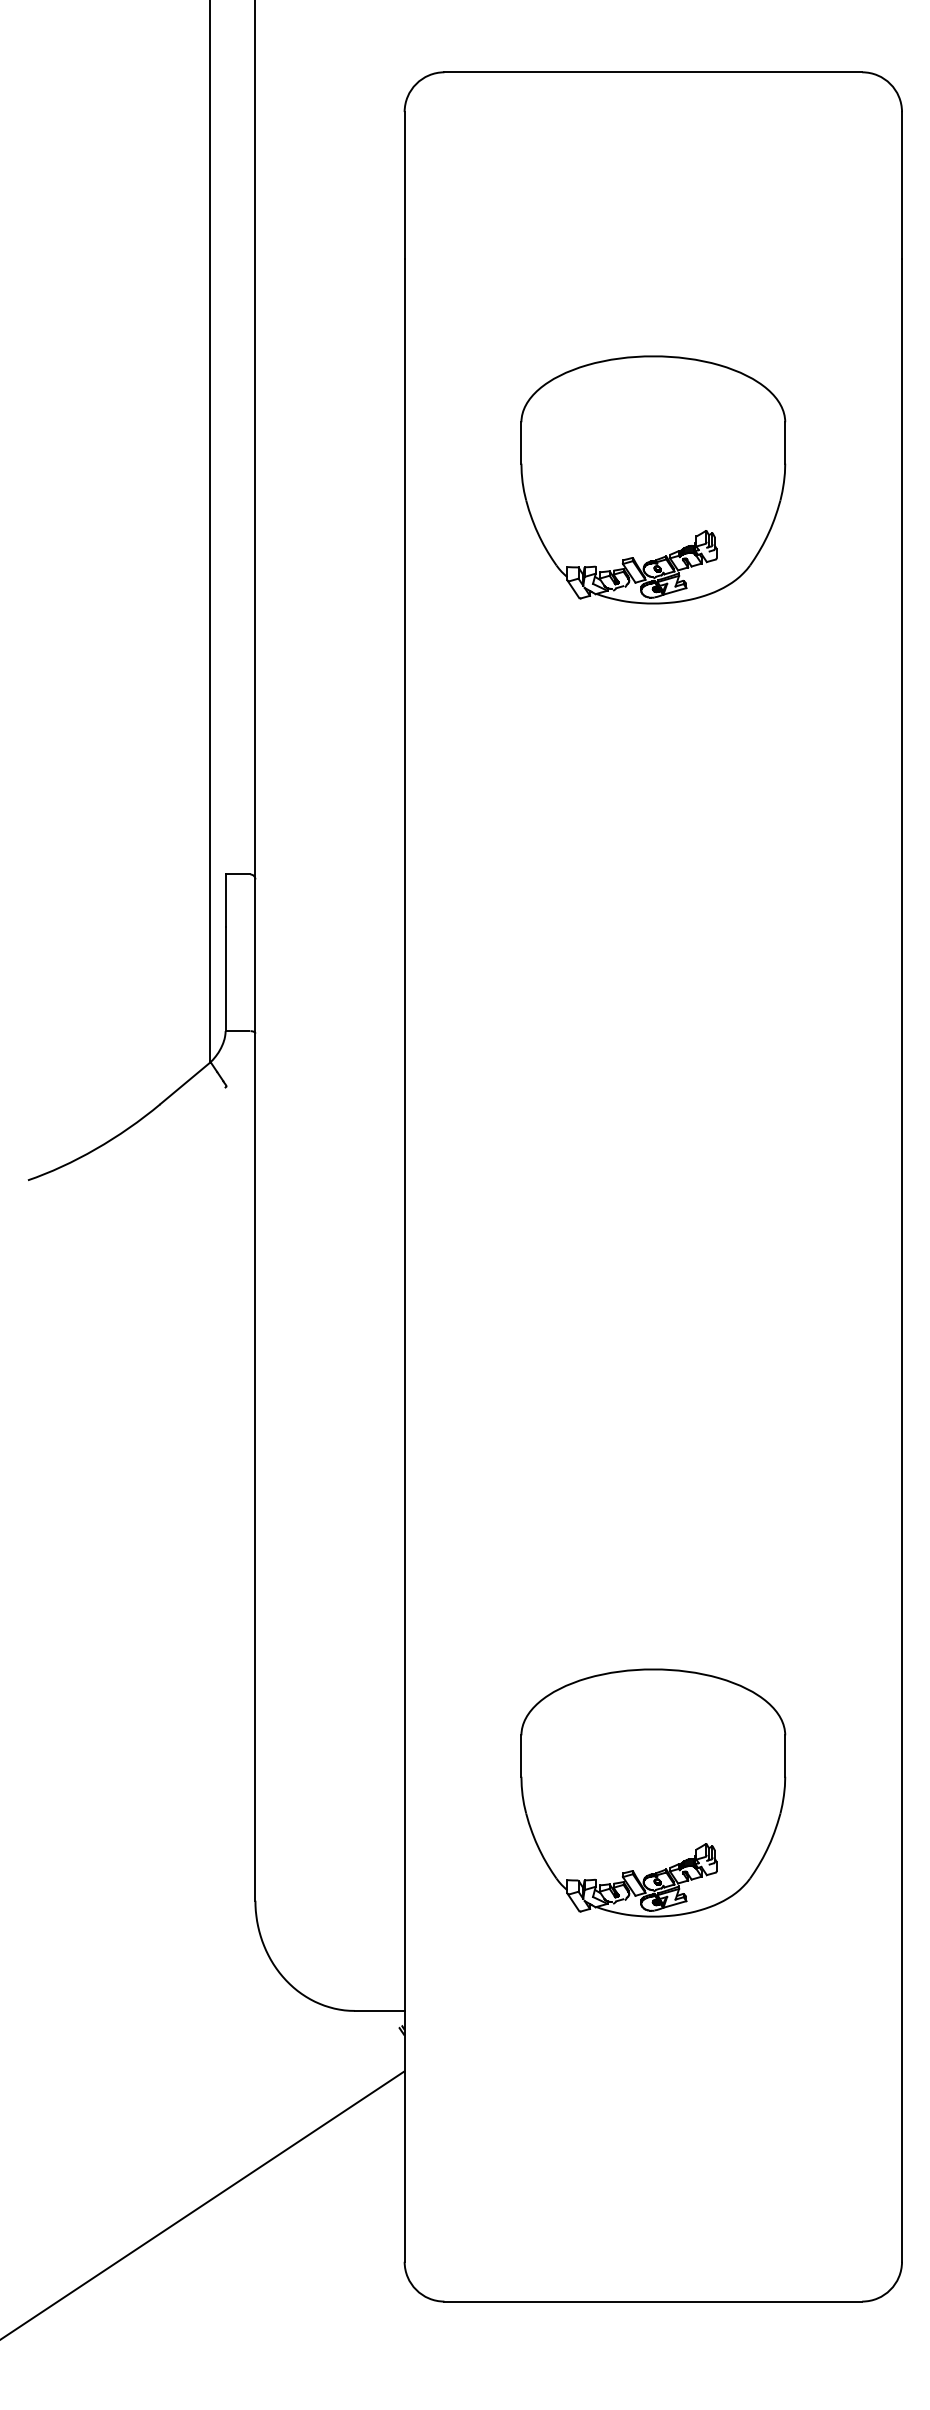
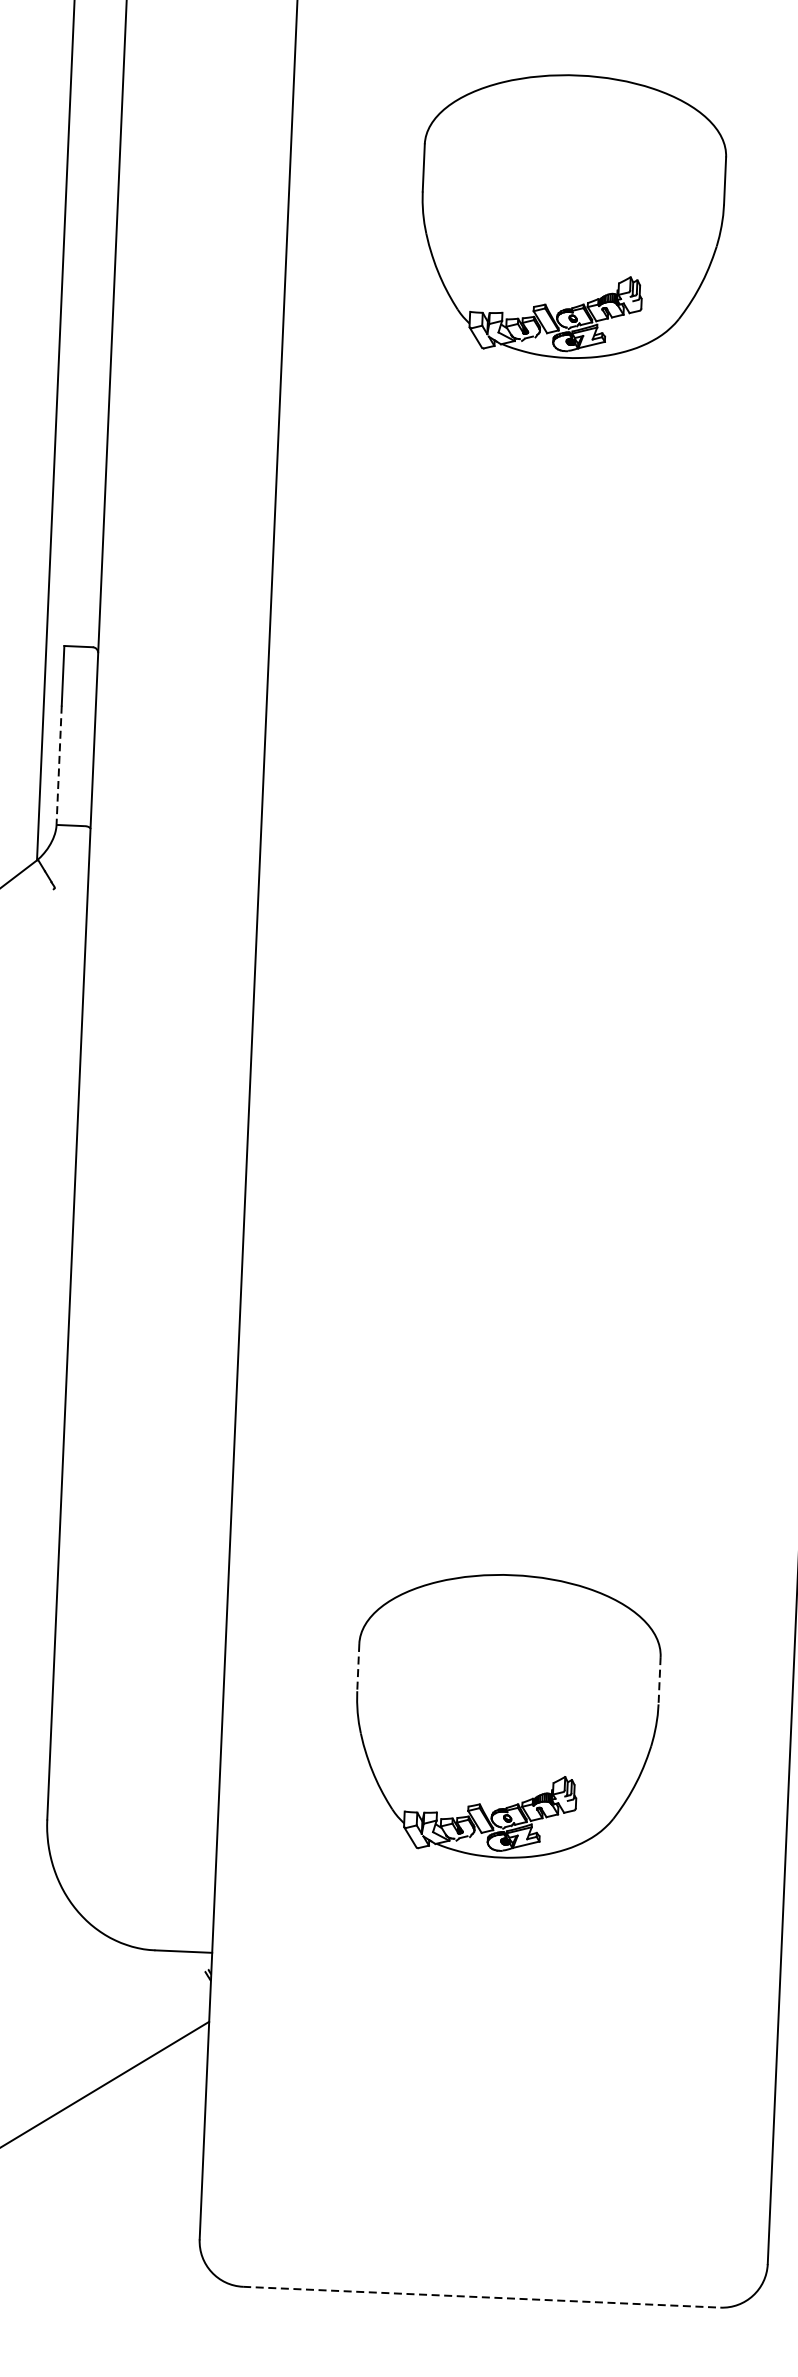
line: (225, 979) -> (59, 765), solid -> dashed
line: (521, 1756) -> (358, 1668), solid -> dashed
line: (785, 1756) -> (659, 1681), solid -> dashed
line: (653, 2301) -> (481, 2297), solid -> dashed

